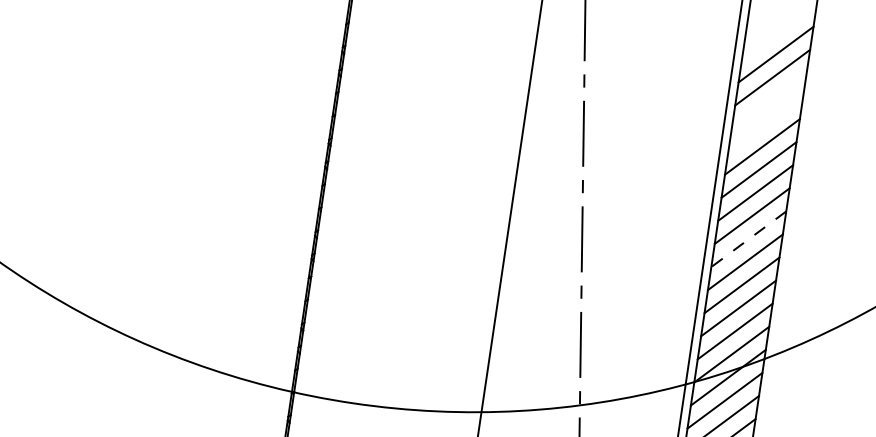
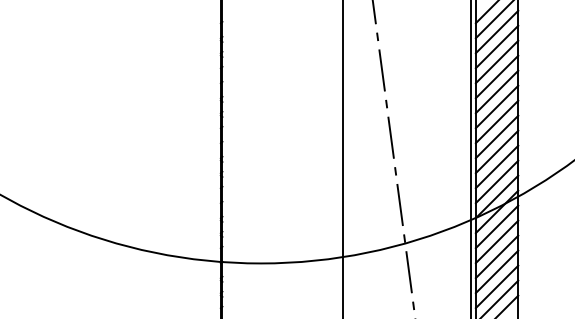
line: (768, 99) -> (496, 31), added
line: (765, 122) -> (496, 46), added
line: (749, 240) -> (497, 122), dashed -> solid

